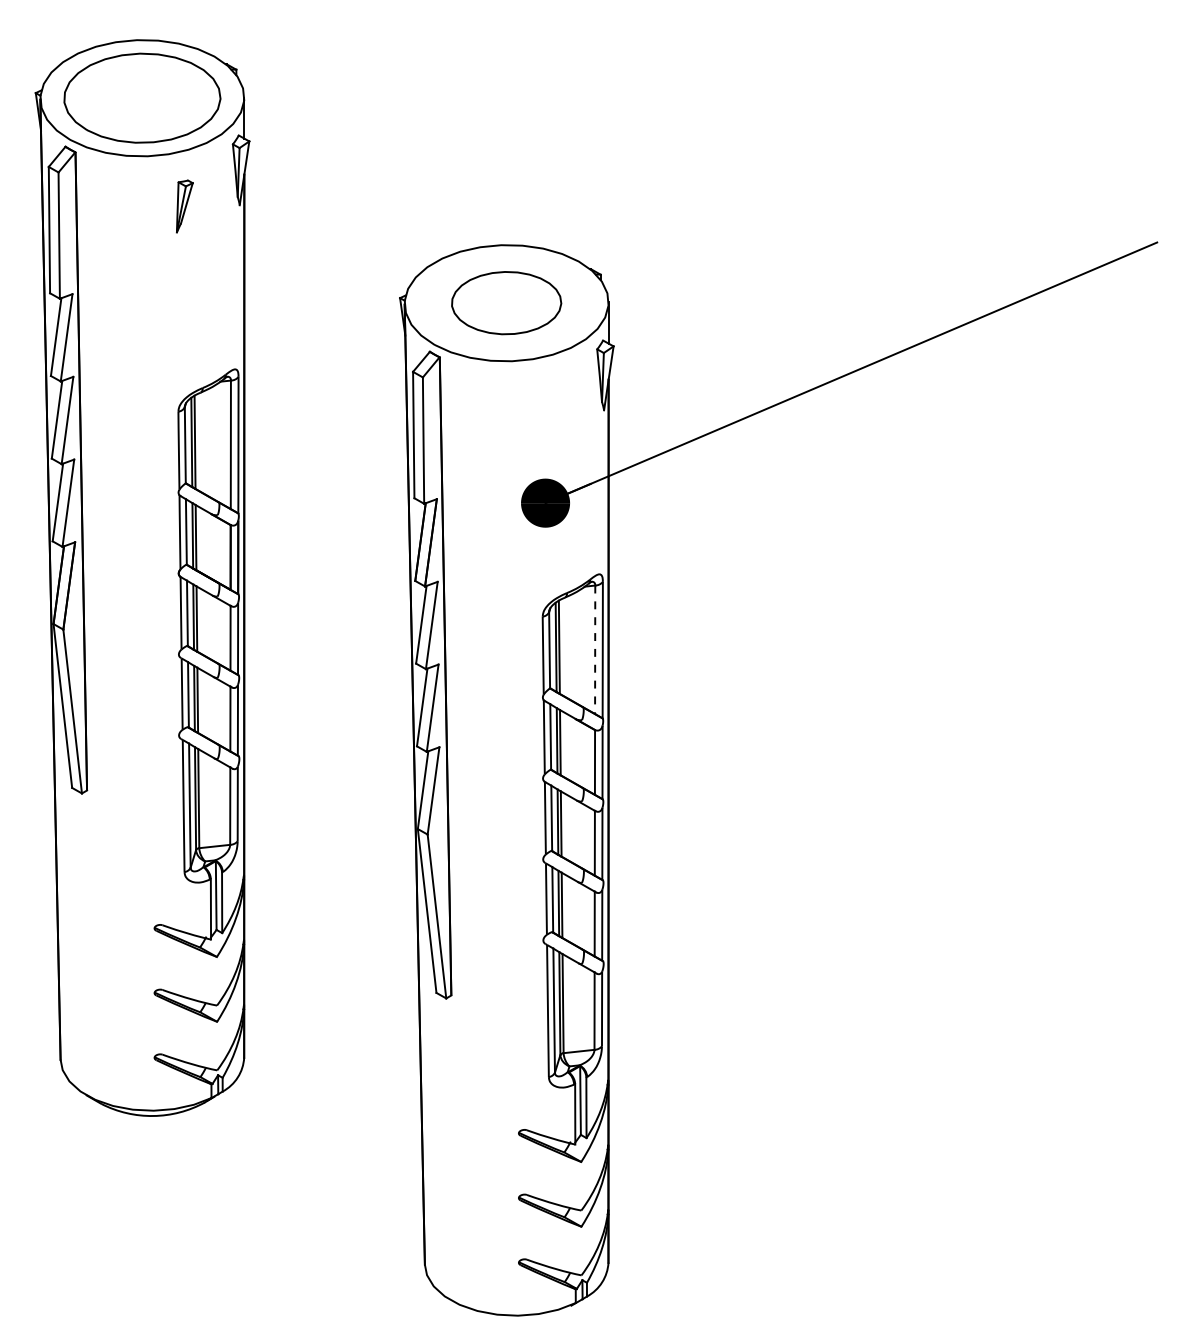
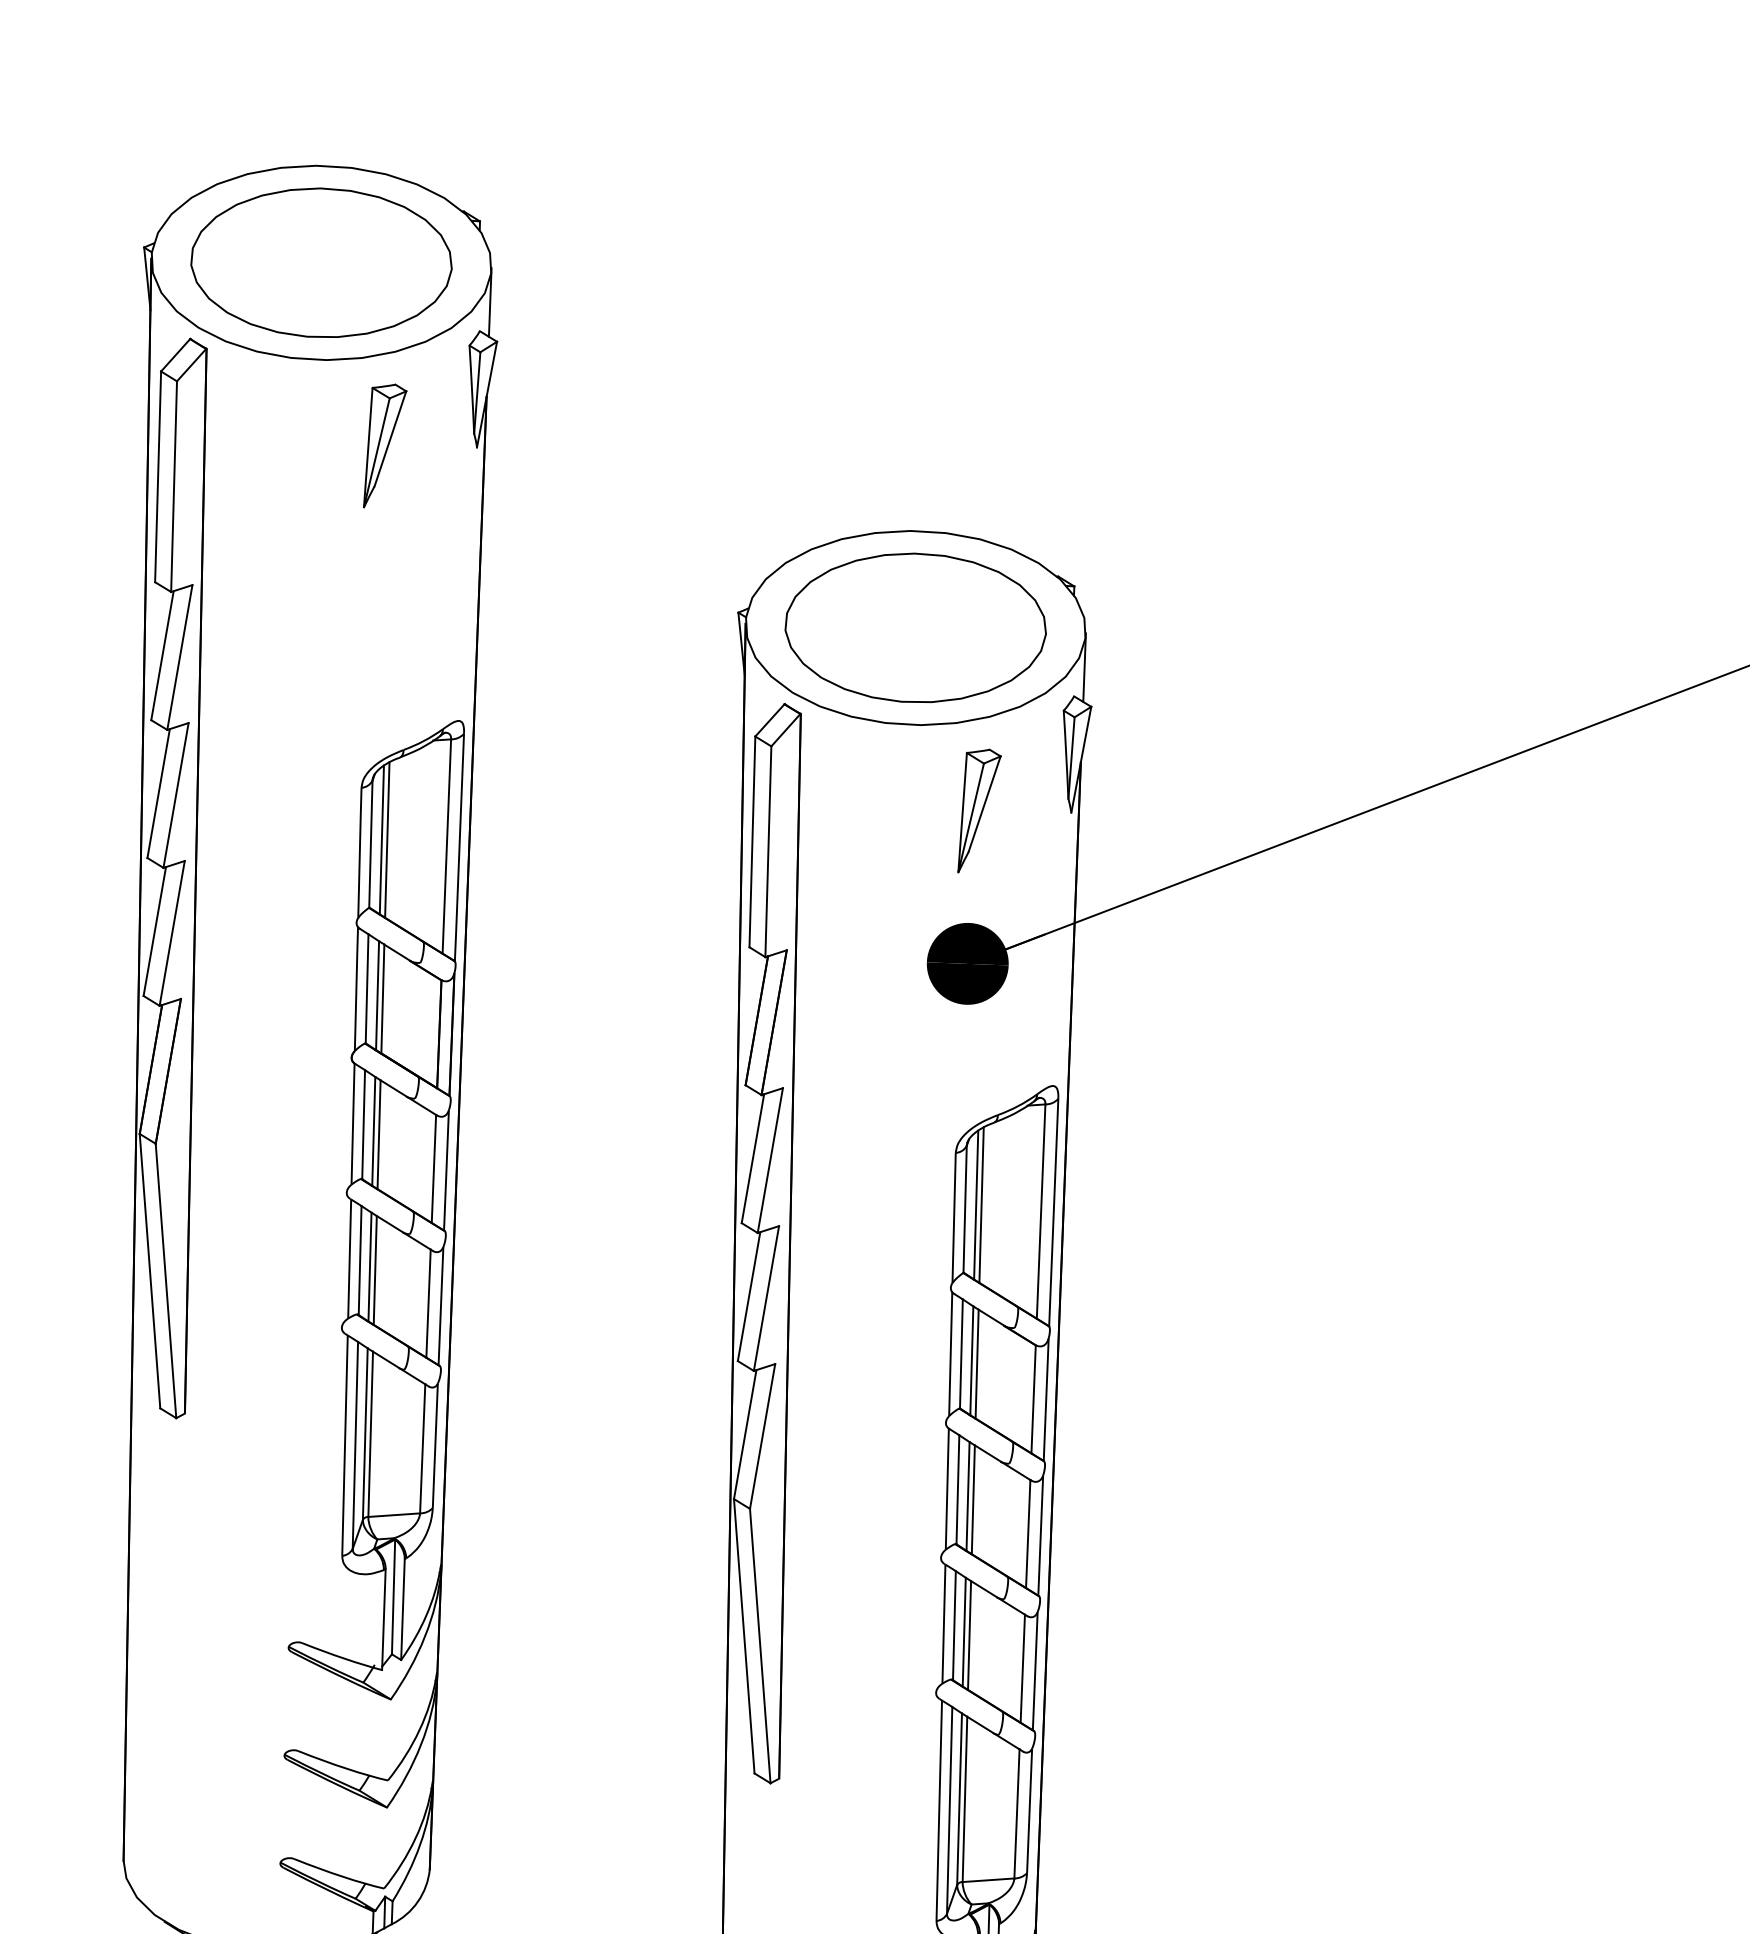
part: (184, 206) -> (384, 446), size x1.43
part: (506, 302) -> (915, 626), size x1.43
part: (548, 411) -> (978, 811), added
line: (595, 650) -> (1041, 1212), dashed -> solid

